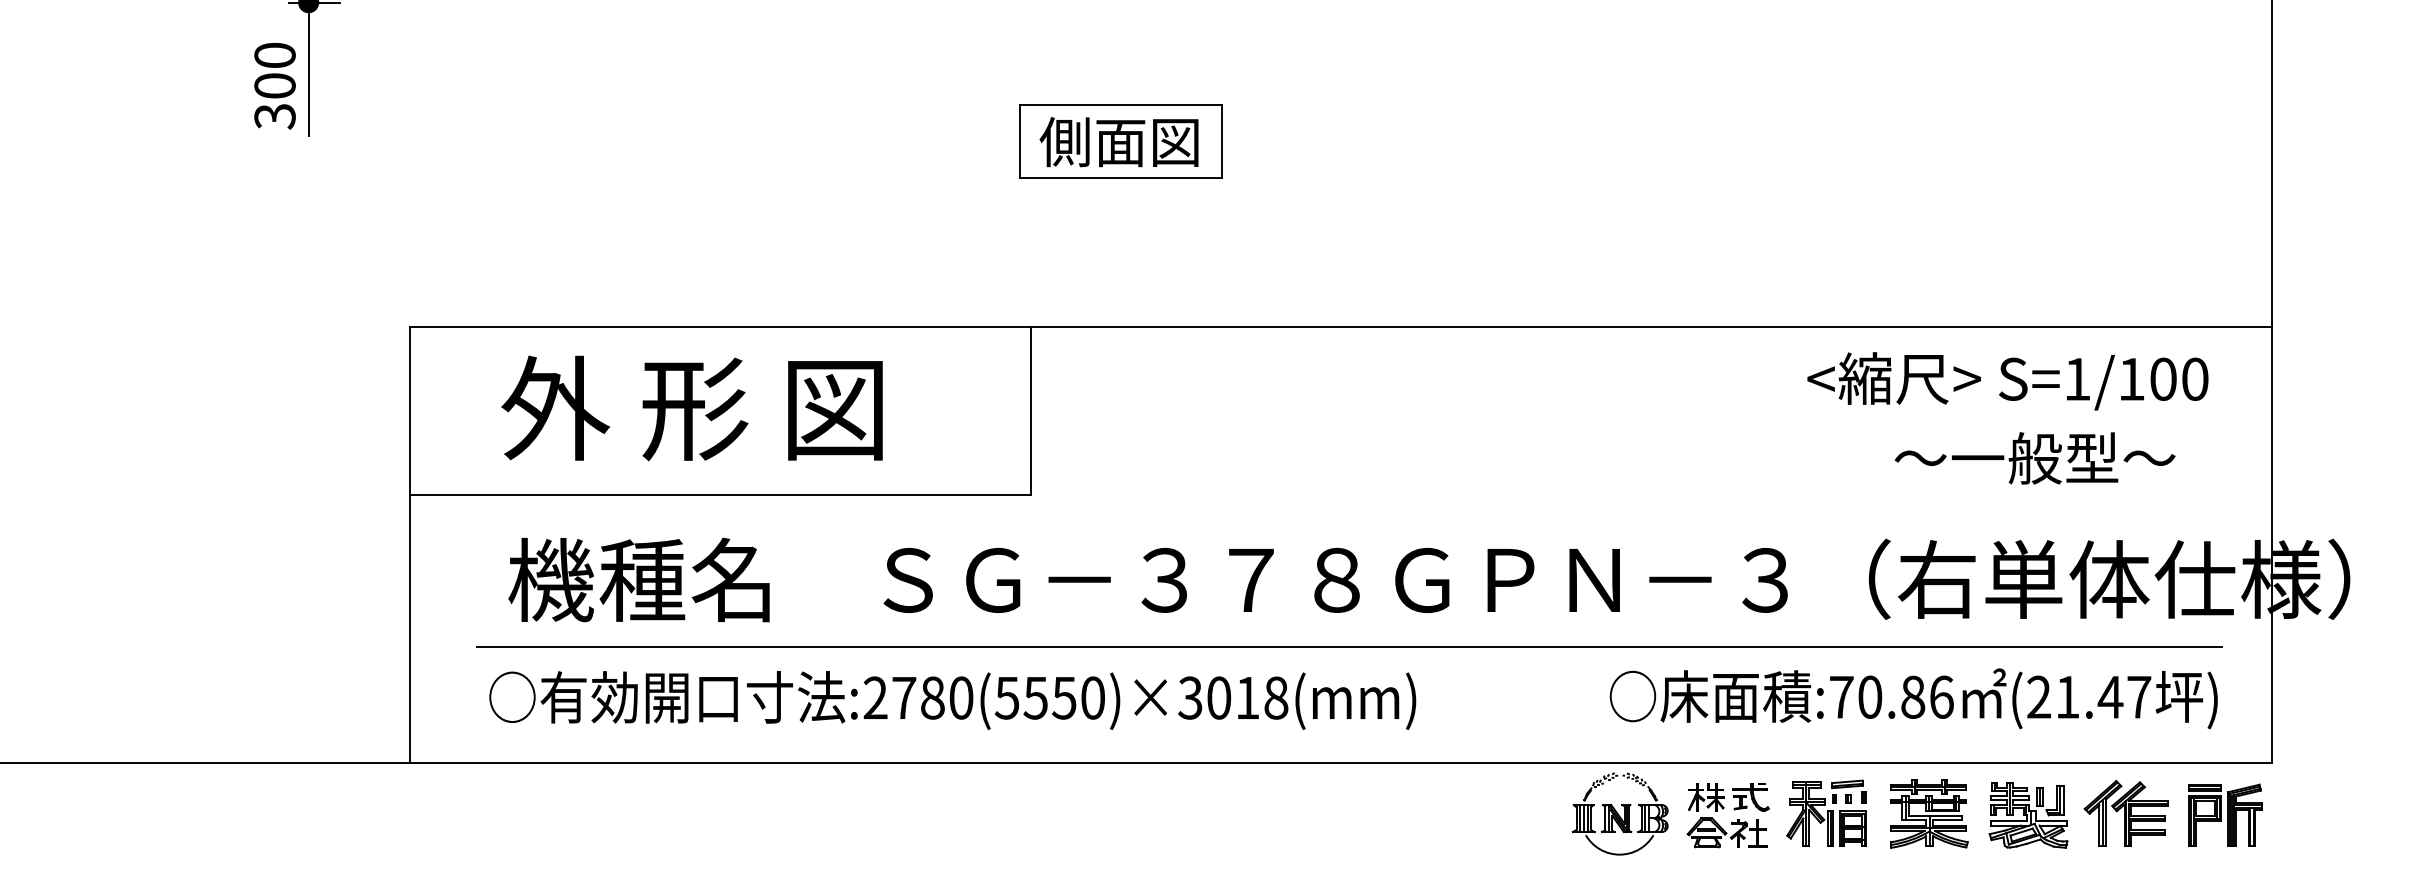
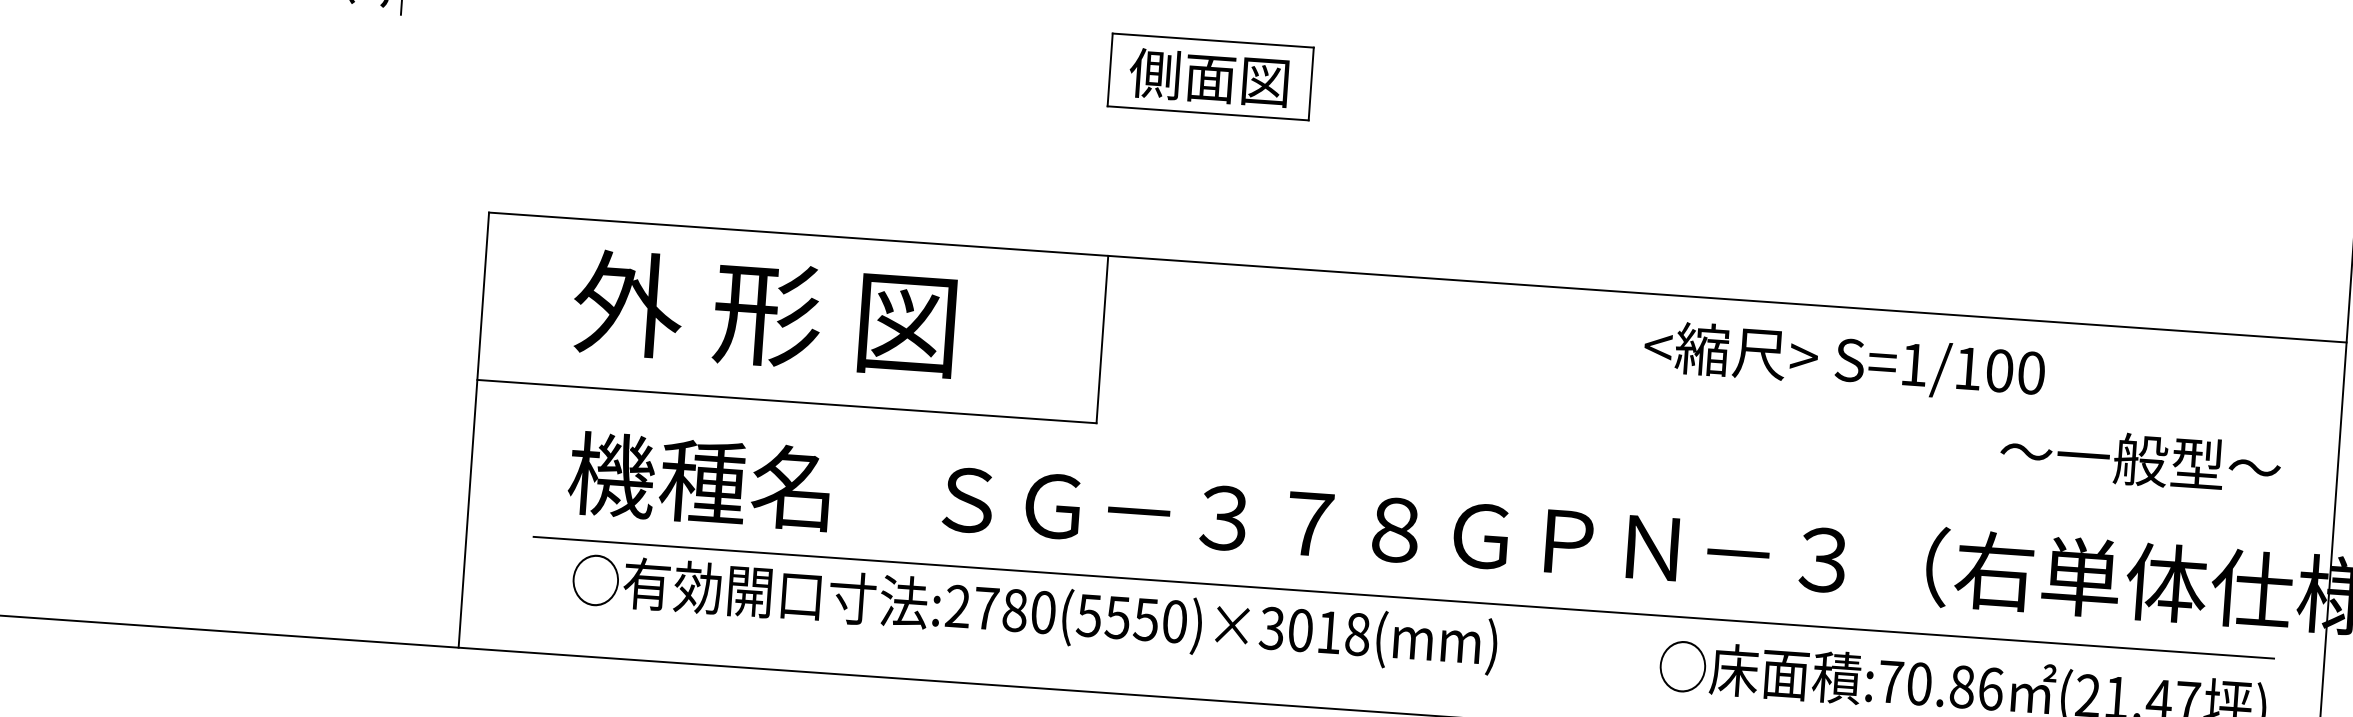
text: (2007, 381) -> (1844, 362), moved
text: (2034, 458) -> (2139, 460), moved
text: (952, 700) -> (1034, 614), moved

